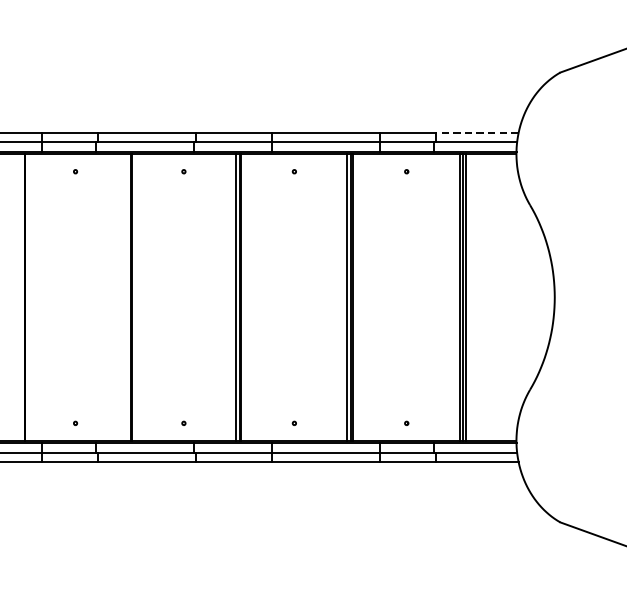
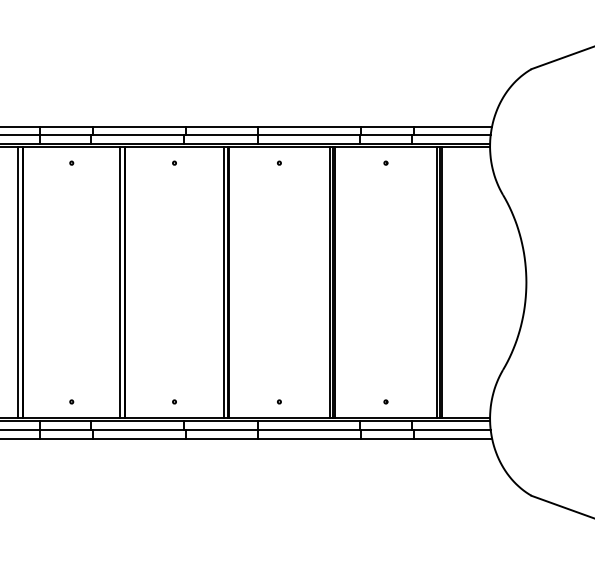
line: (476, 133) -> (452, 126), dashed -> solid
line: (19, 297) -> (18, 282), added
line: (126, 297) -> (120, 282), added

